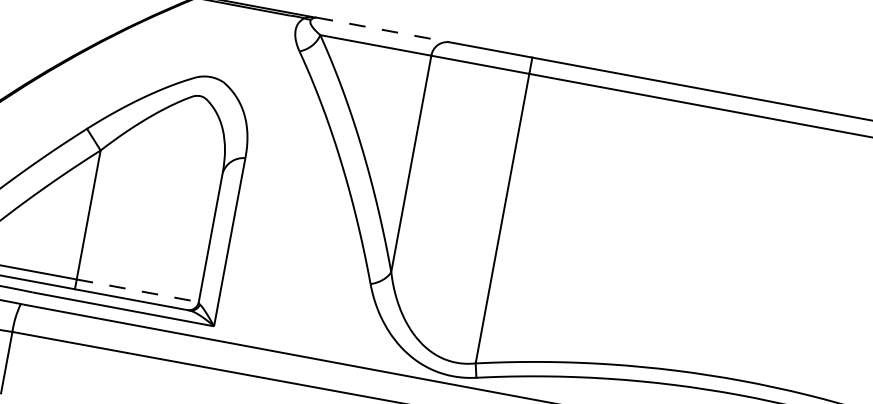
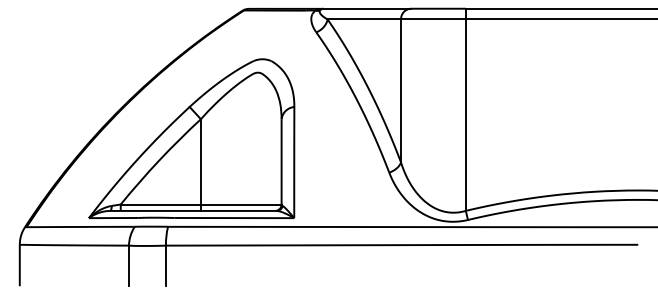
line: (383, 29) -> (367, 8), dashed -> solid
line: (138, 290) -> (241, 204), dashed -> solid

